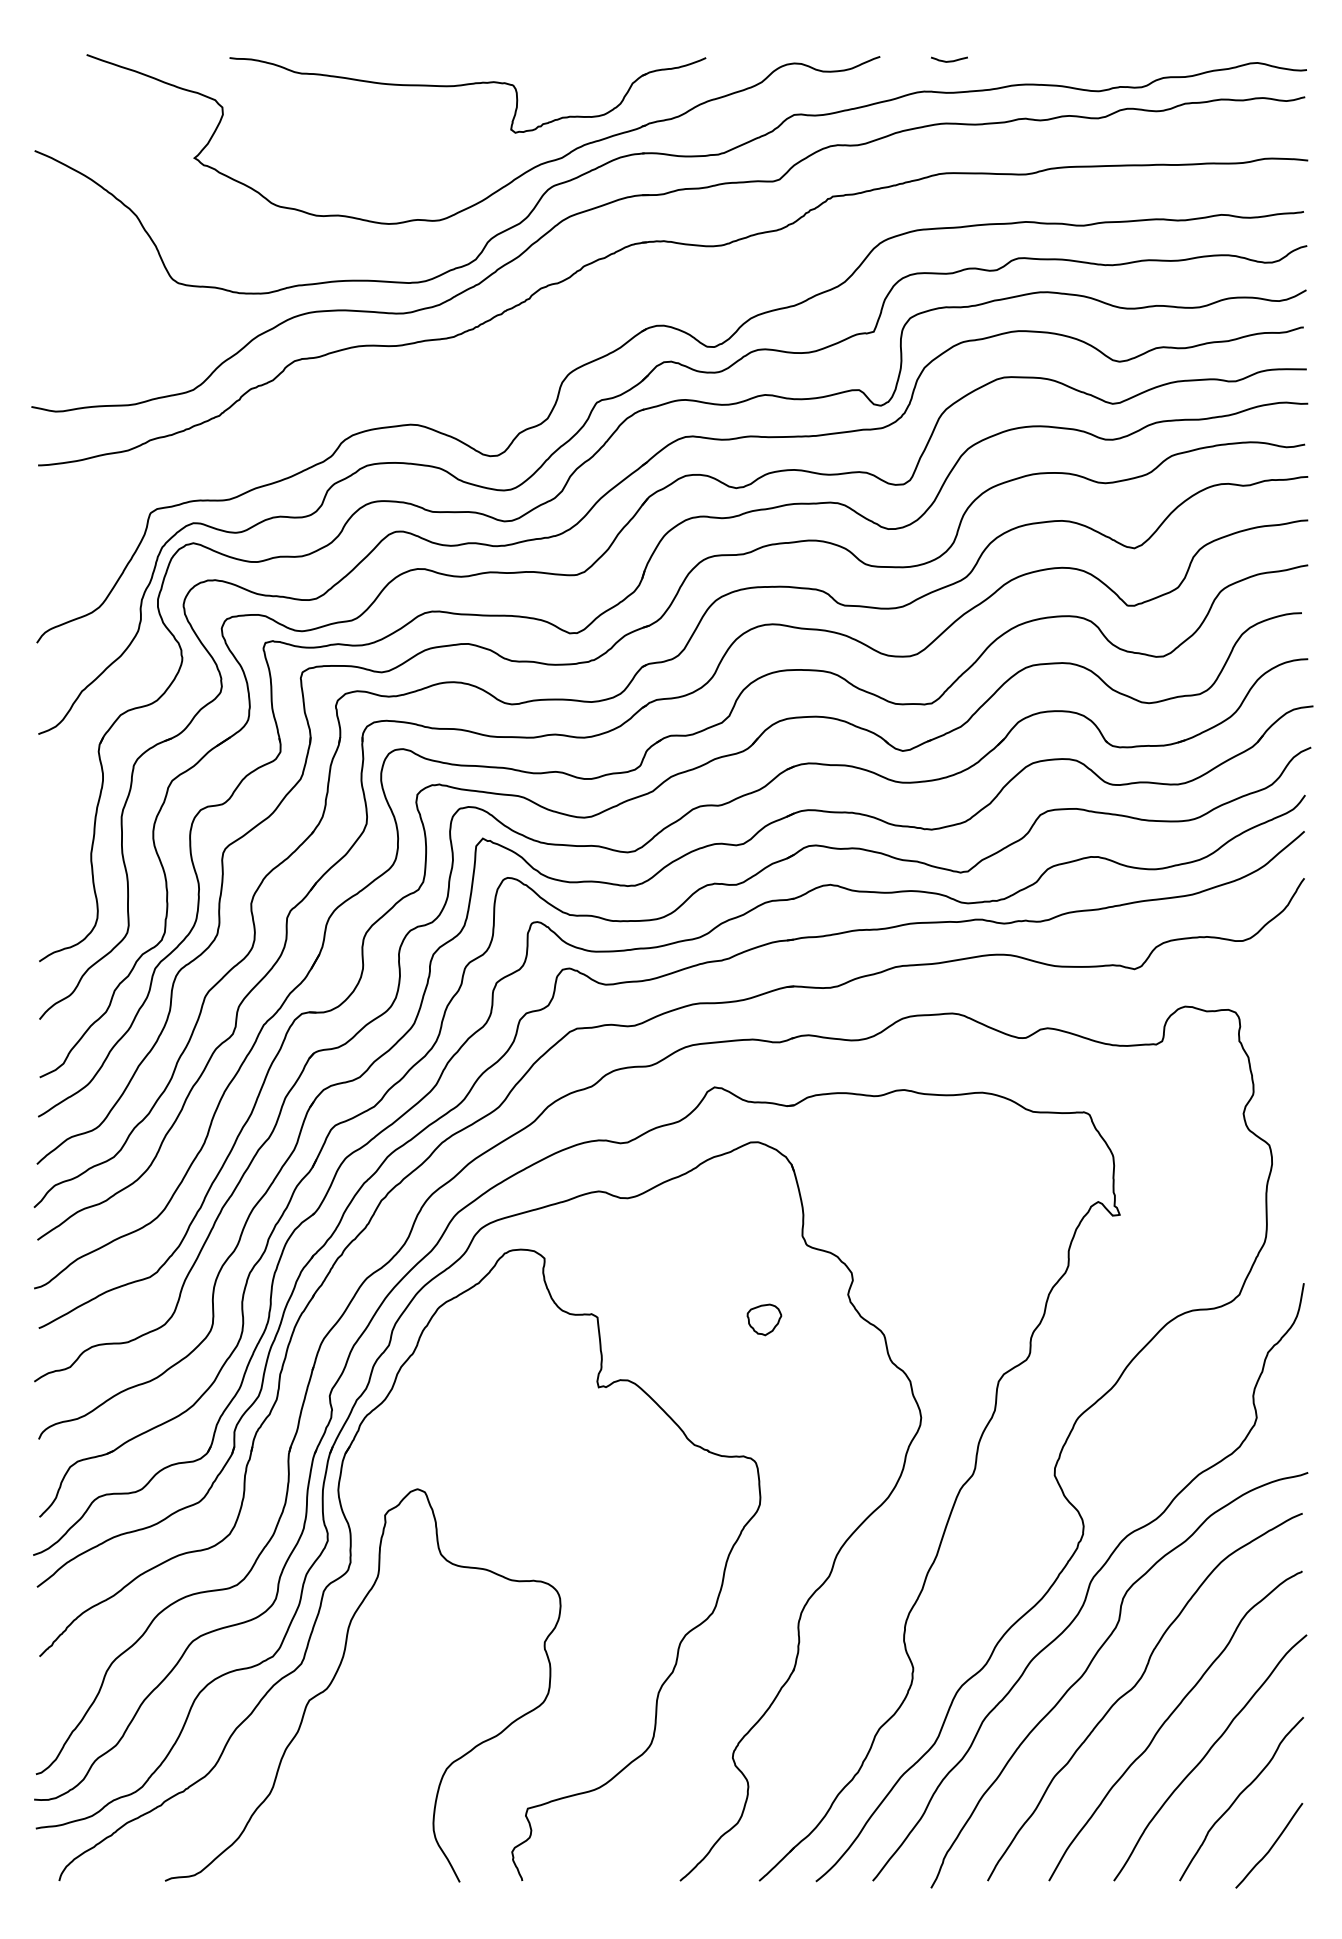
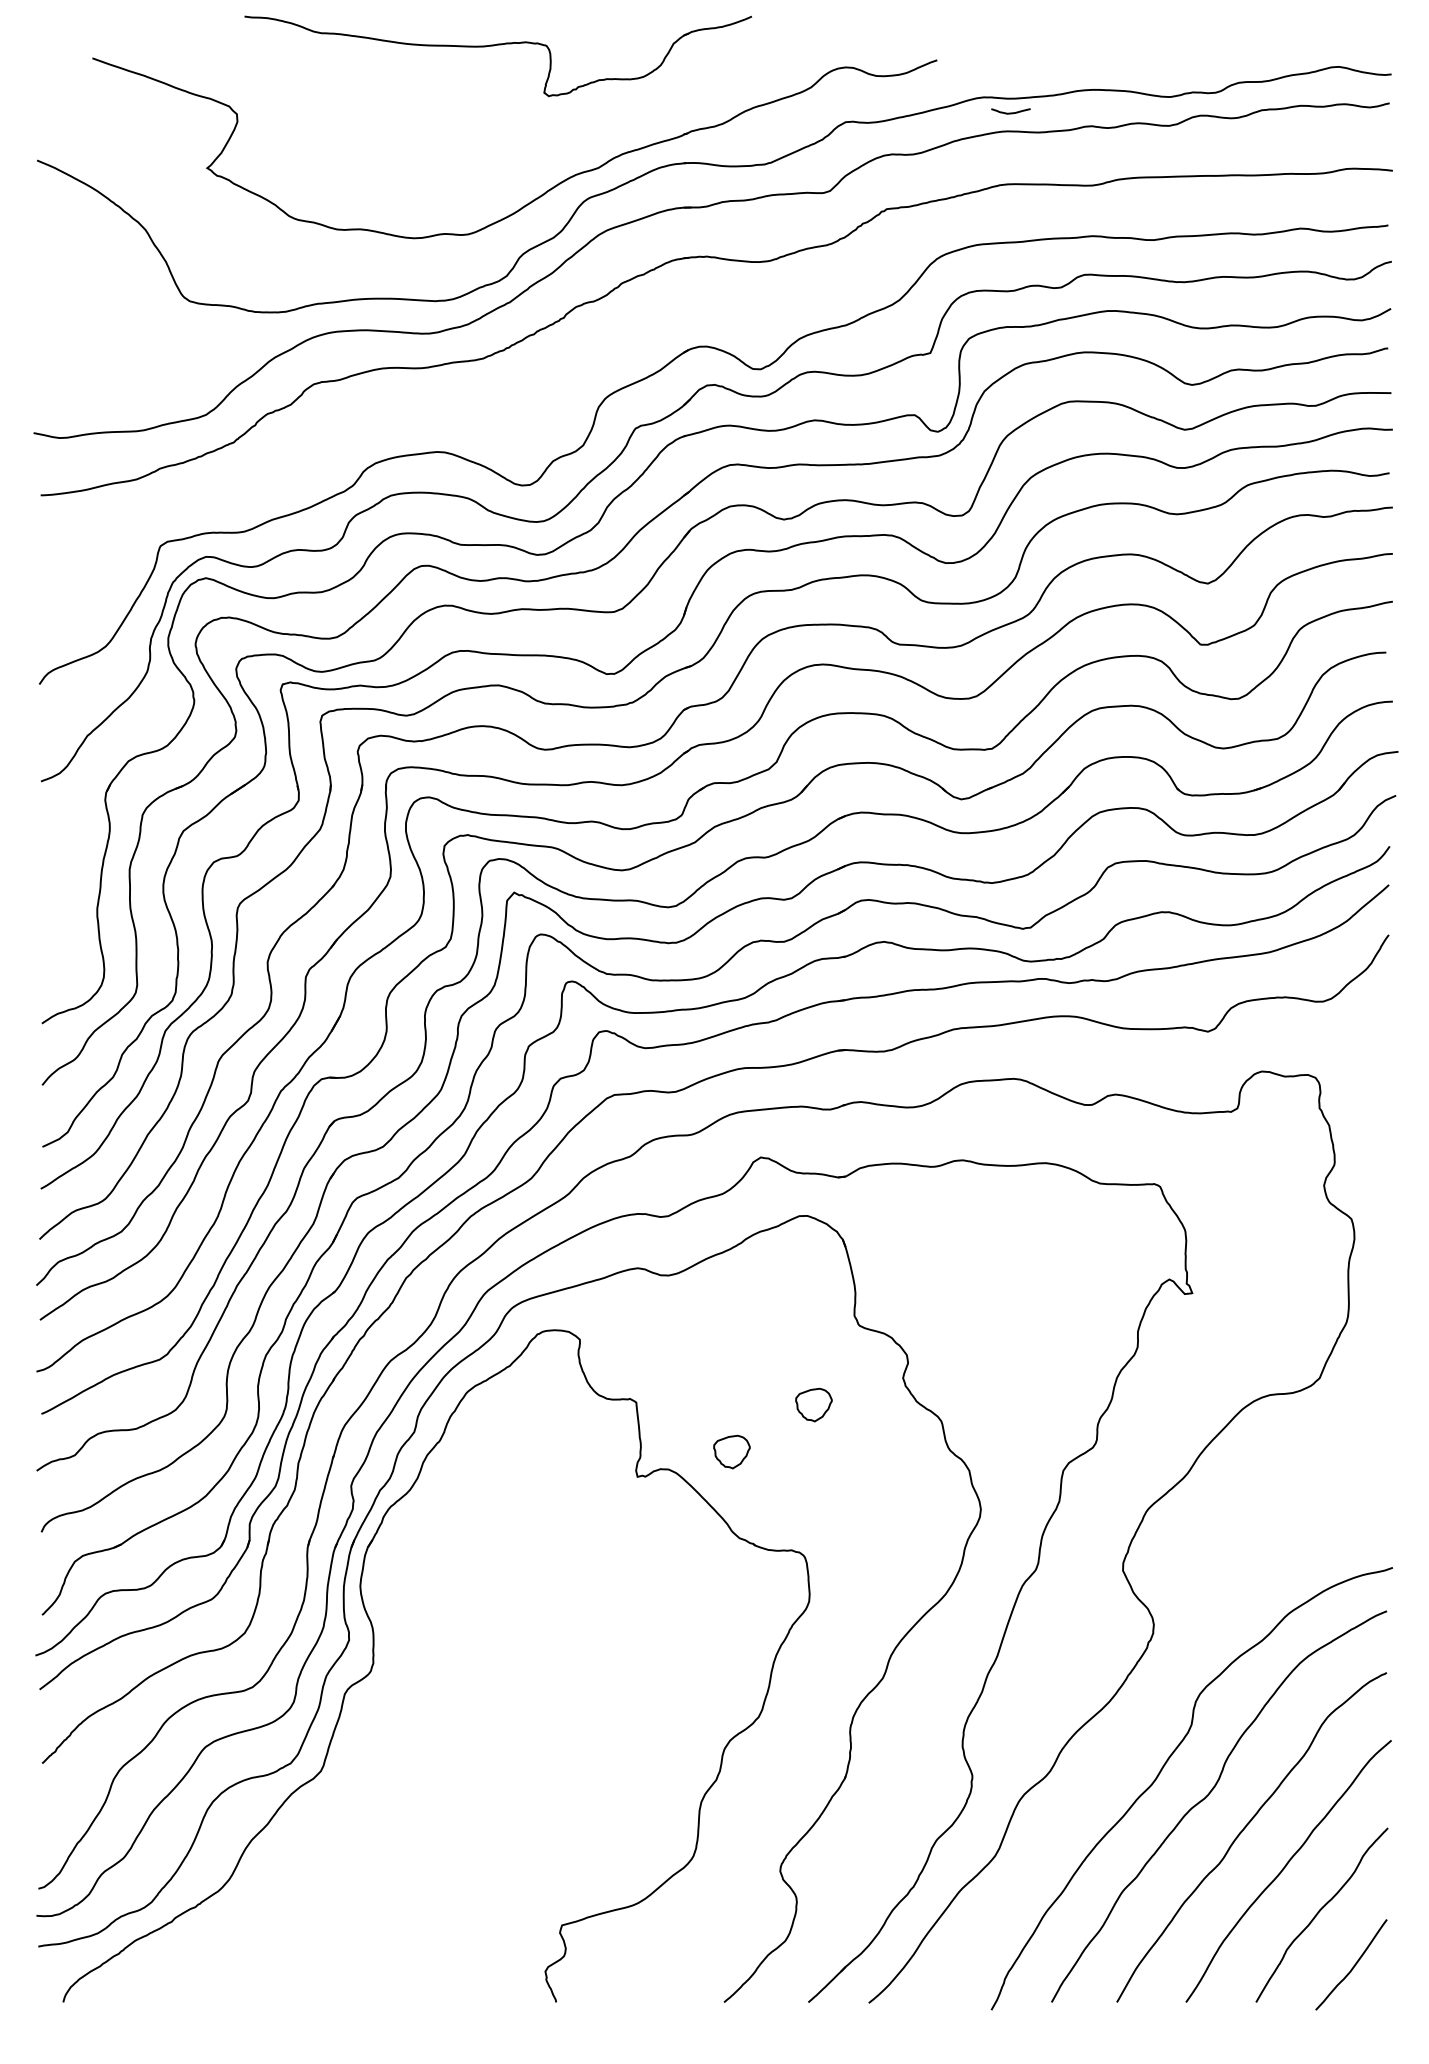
curve: (949, 60) -> (1010, 112), moved
part: (464, 86) -> (494, 46), moved
part: (686, 1363) -> (731, 1451), added
curve: (1088, 1583) -> (1159, 1685), removed
curve: (337, 1672) -> (359, 1780), removed

